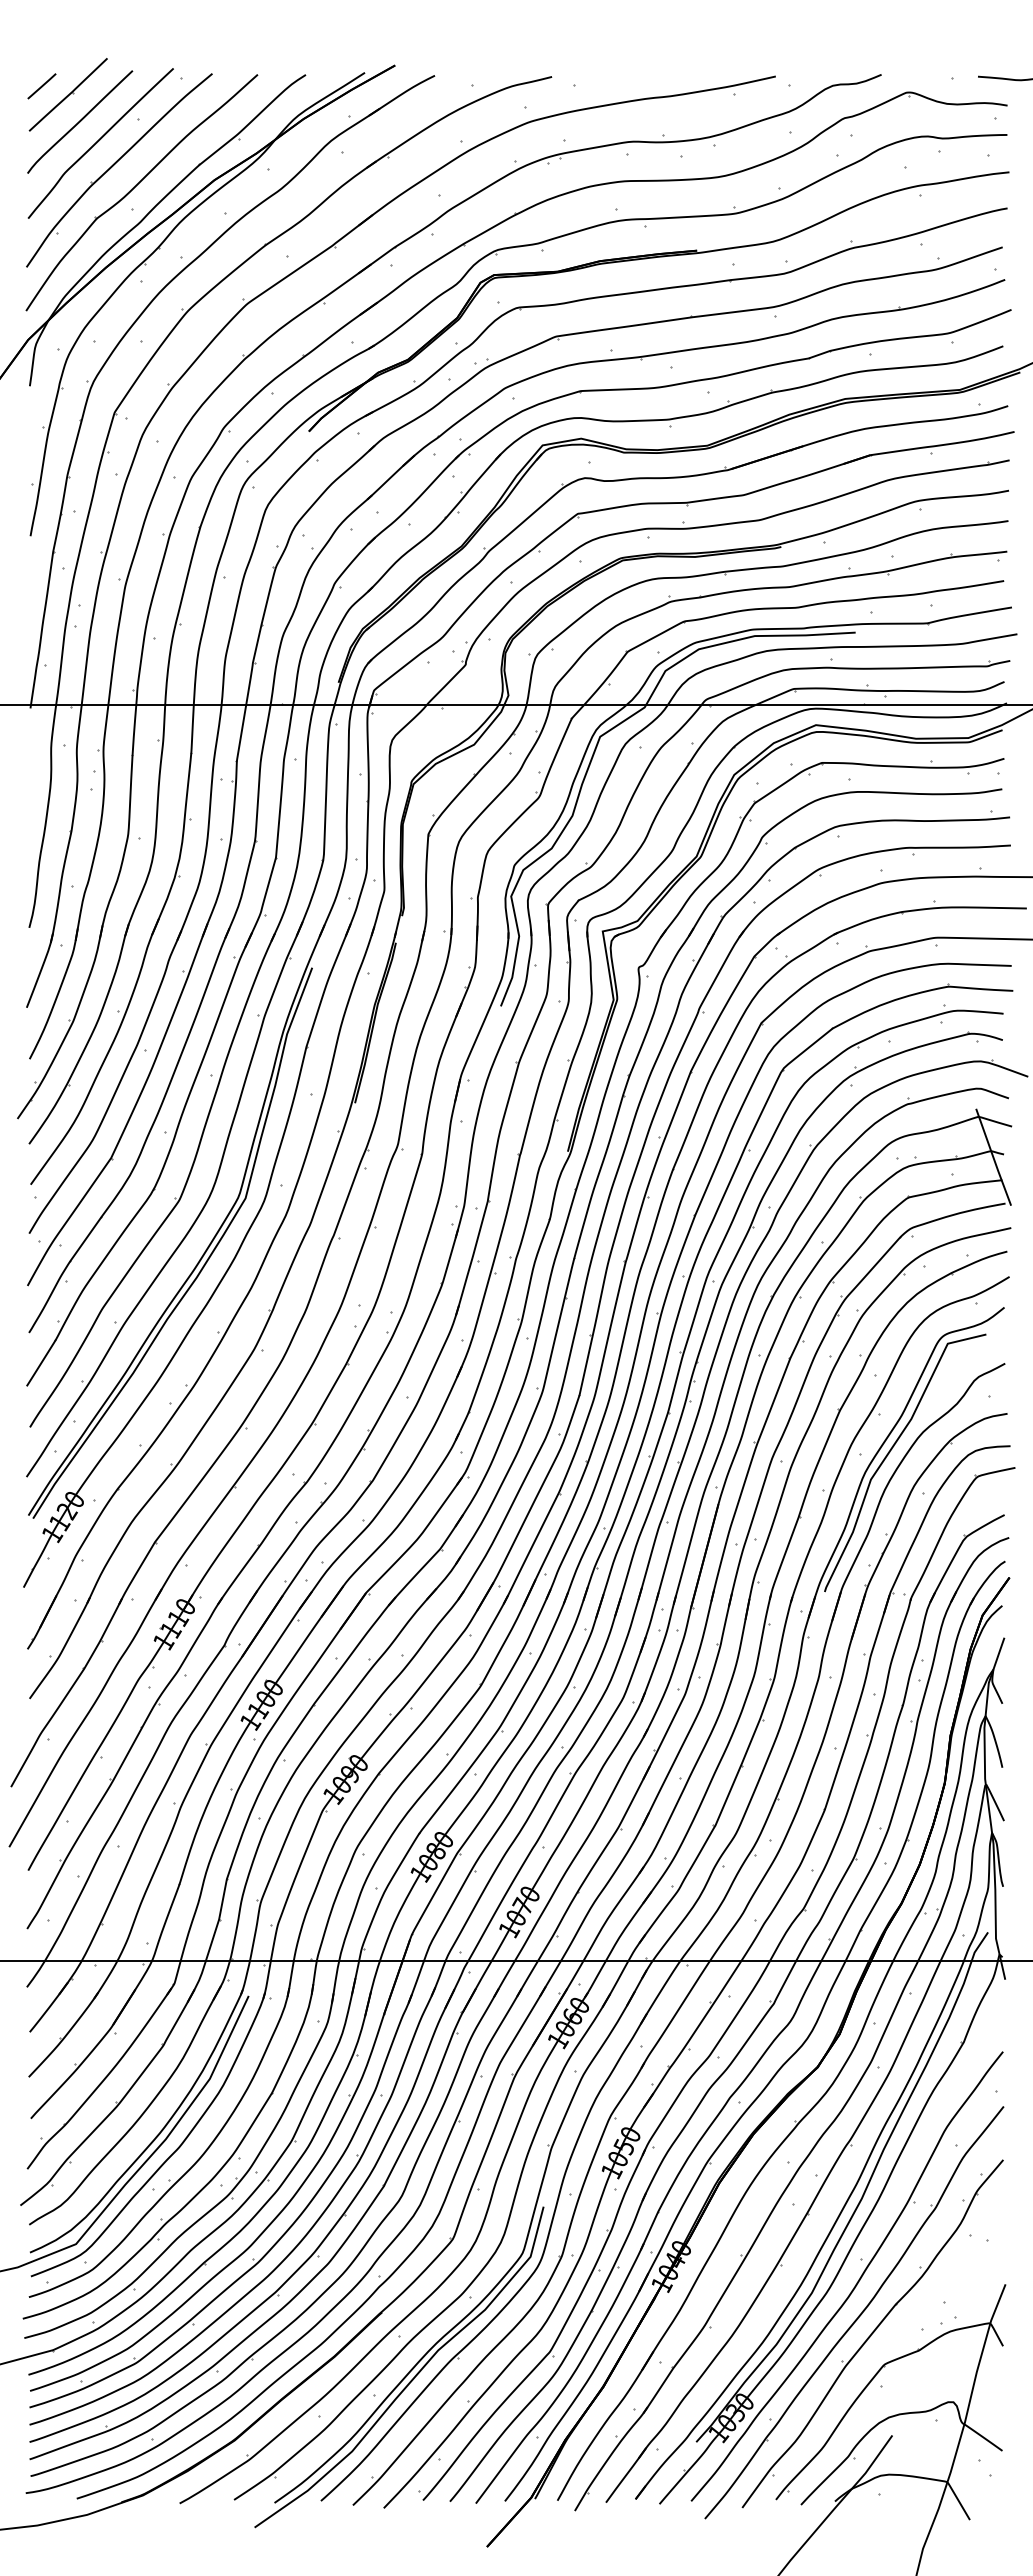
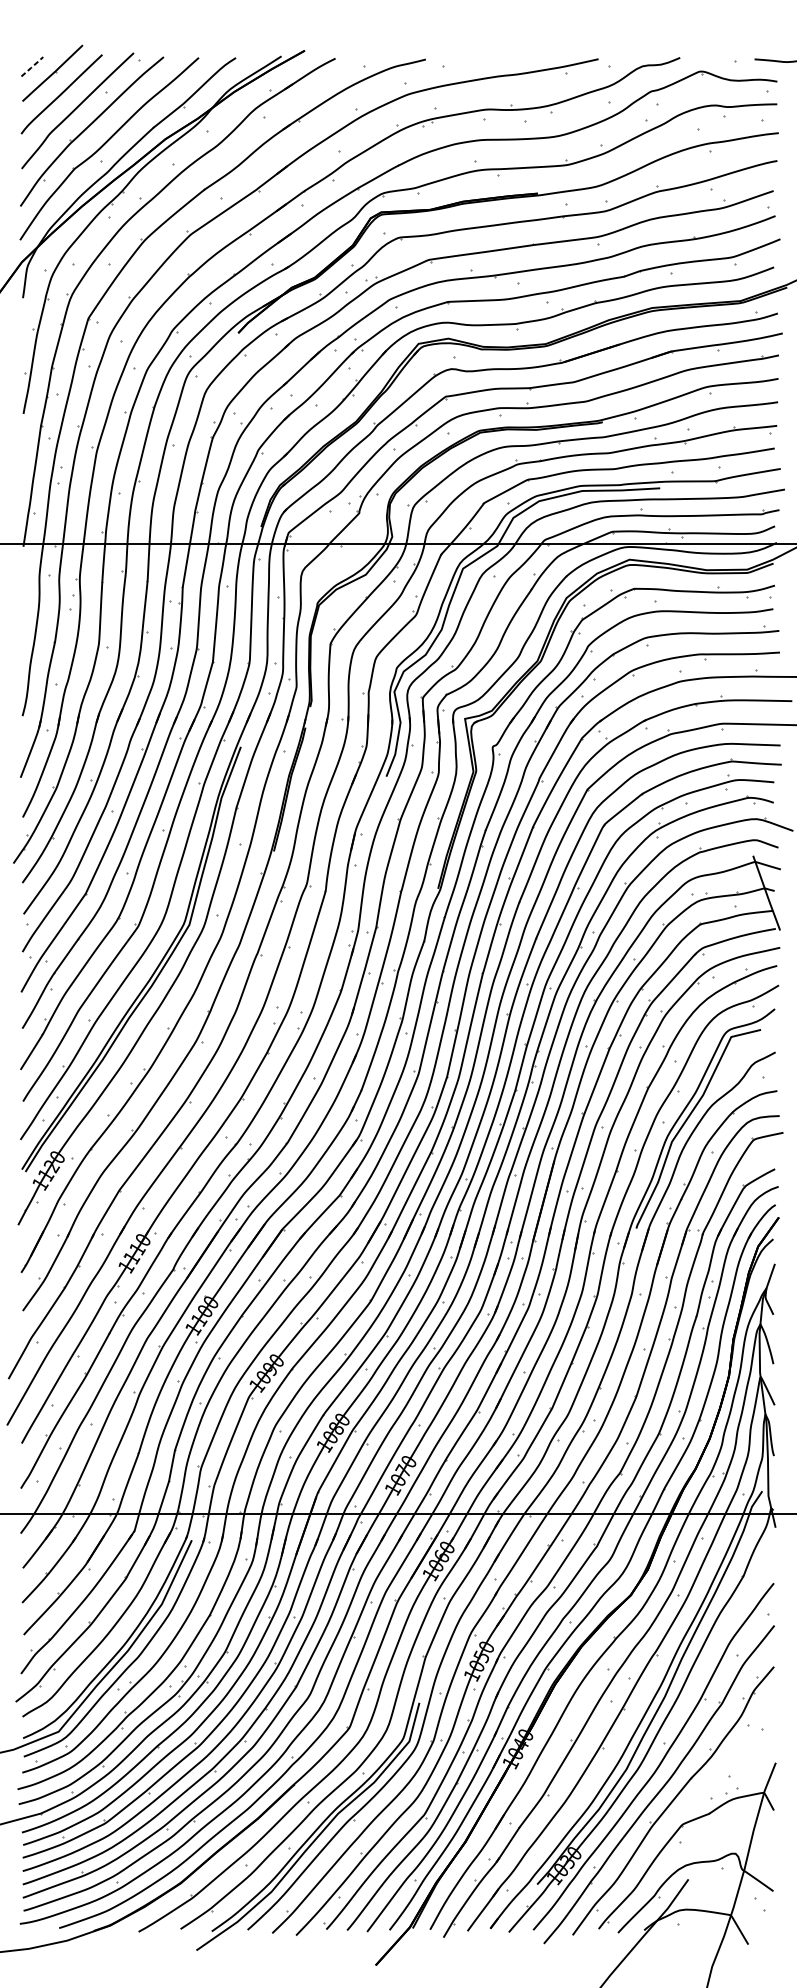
line: (42, 85) -> (32, 66), solid -> dashed

